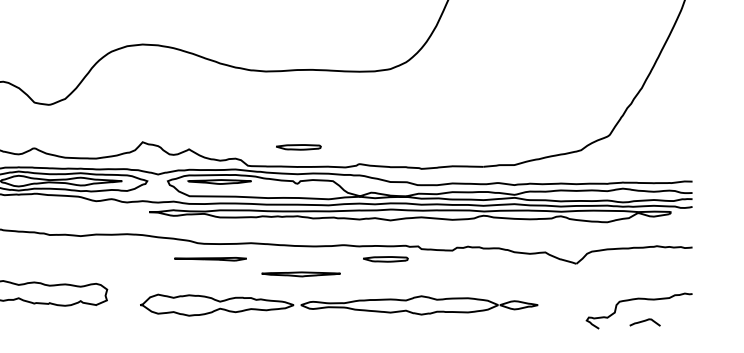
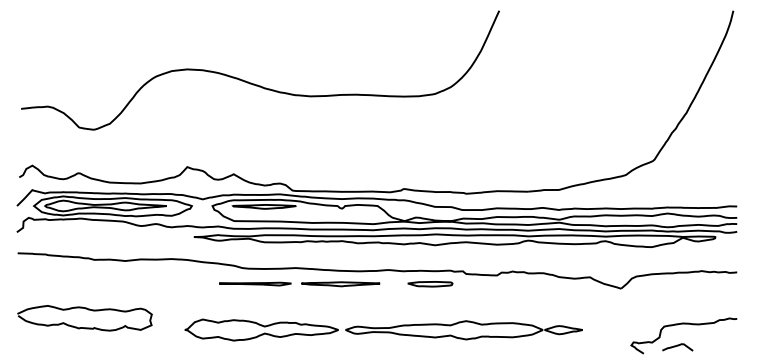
part: (298, 147) -> (343, 172), removed
part: (300, 274) -> (340, 284), moved
curve: (644, 321) -> (677, 346), moved

